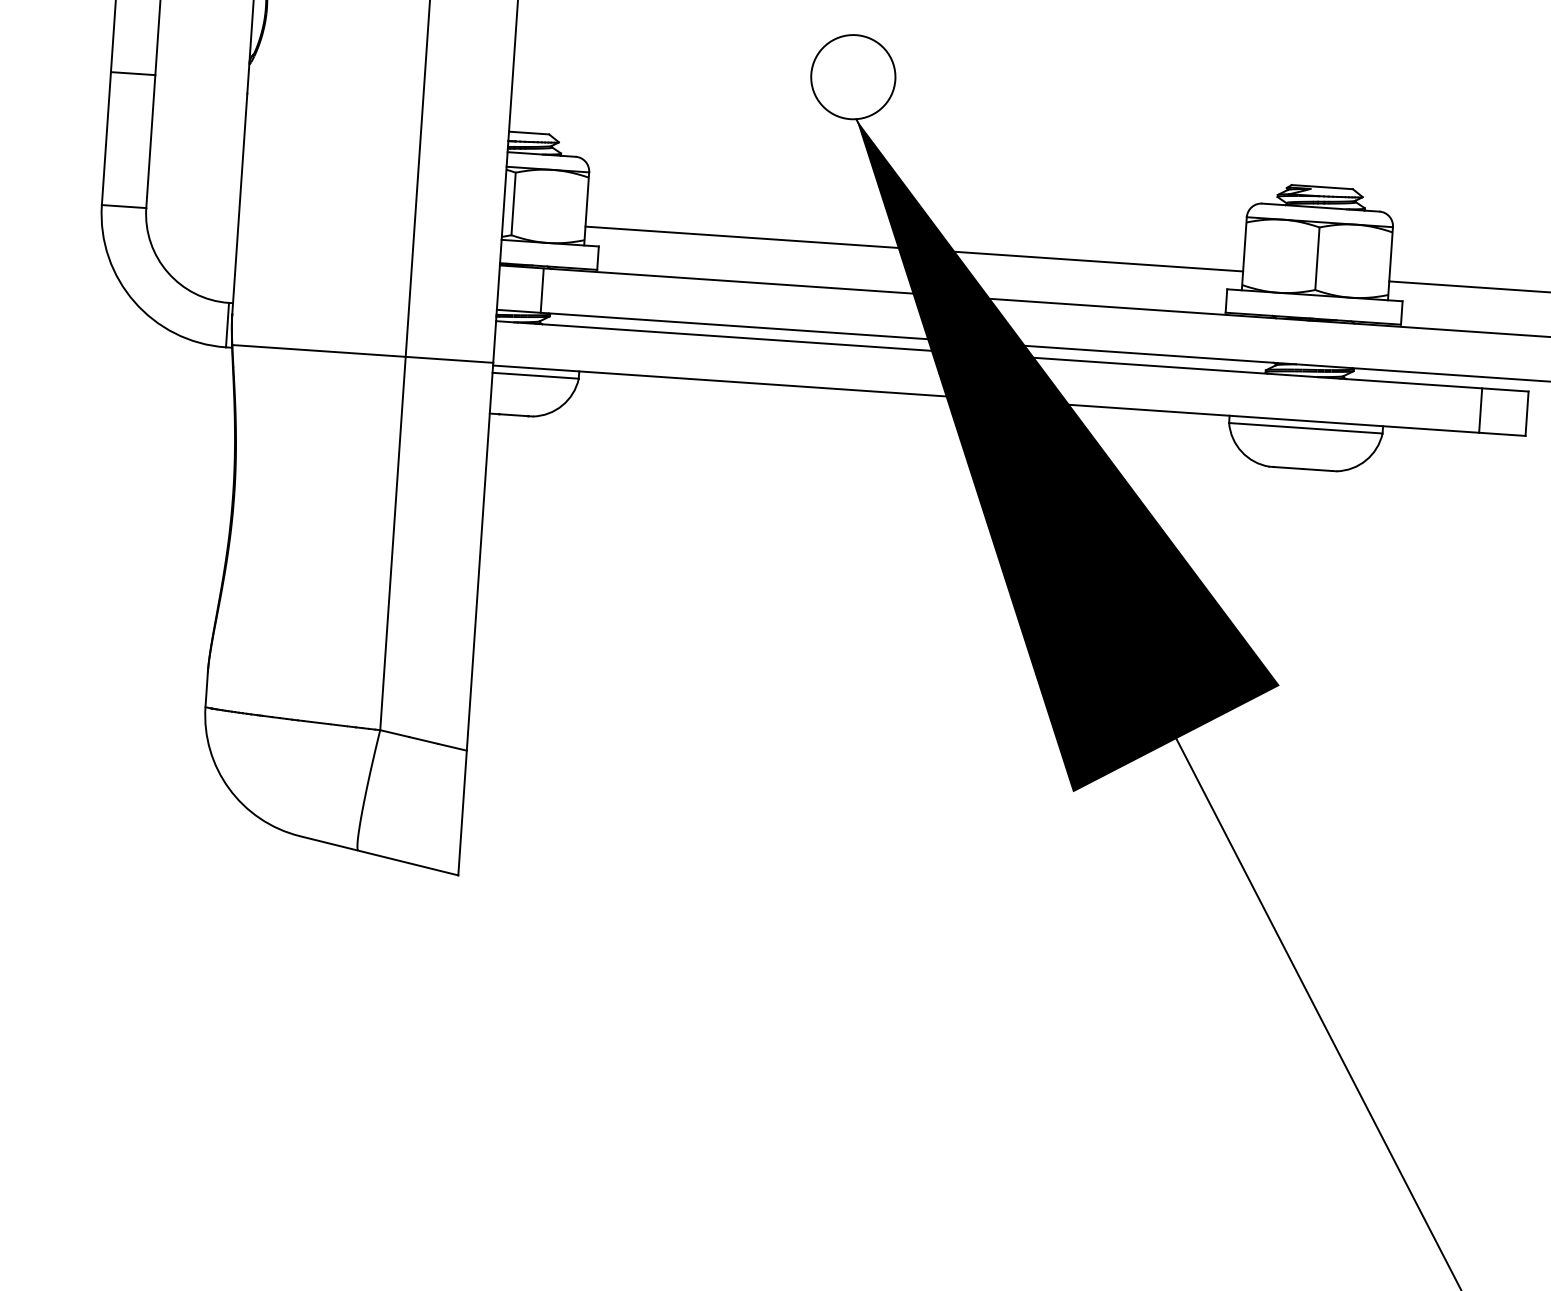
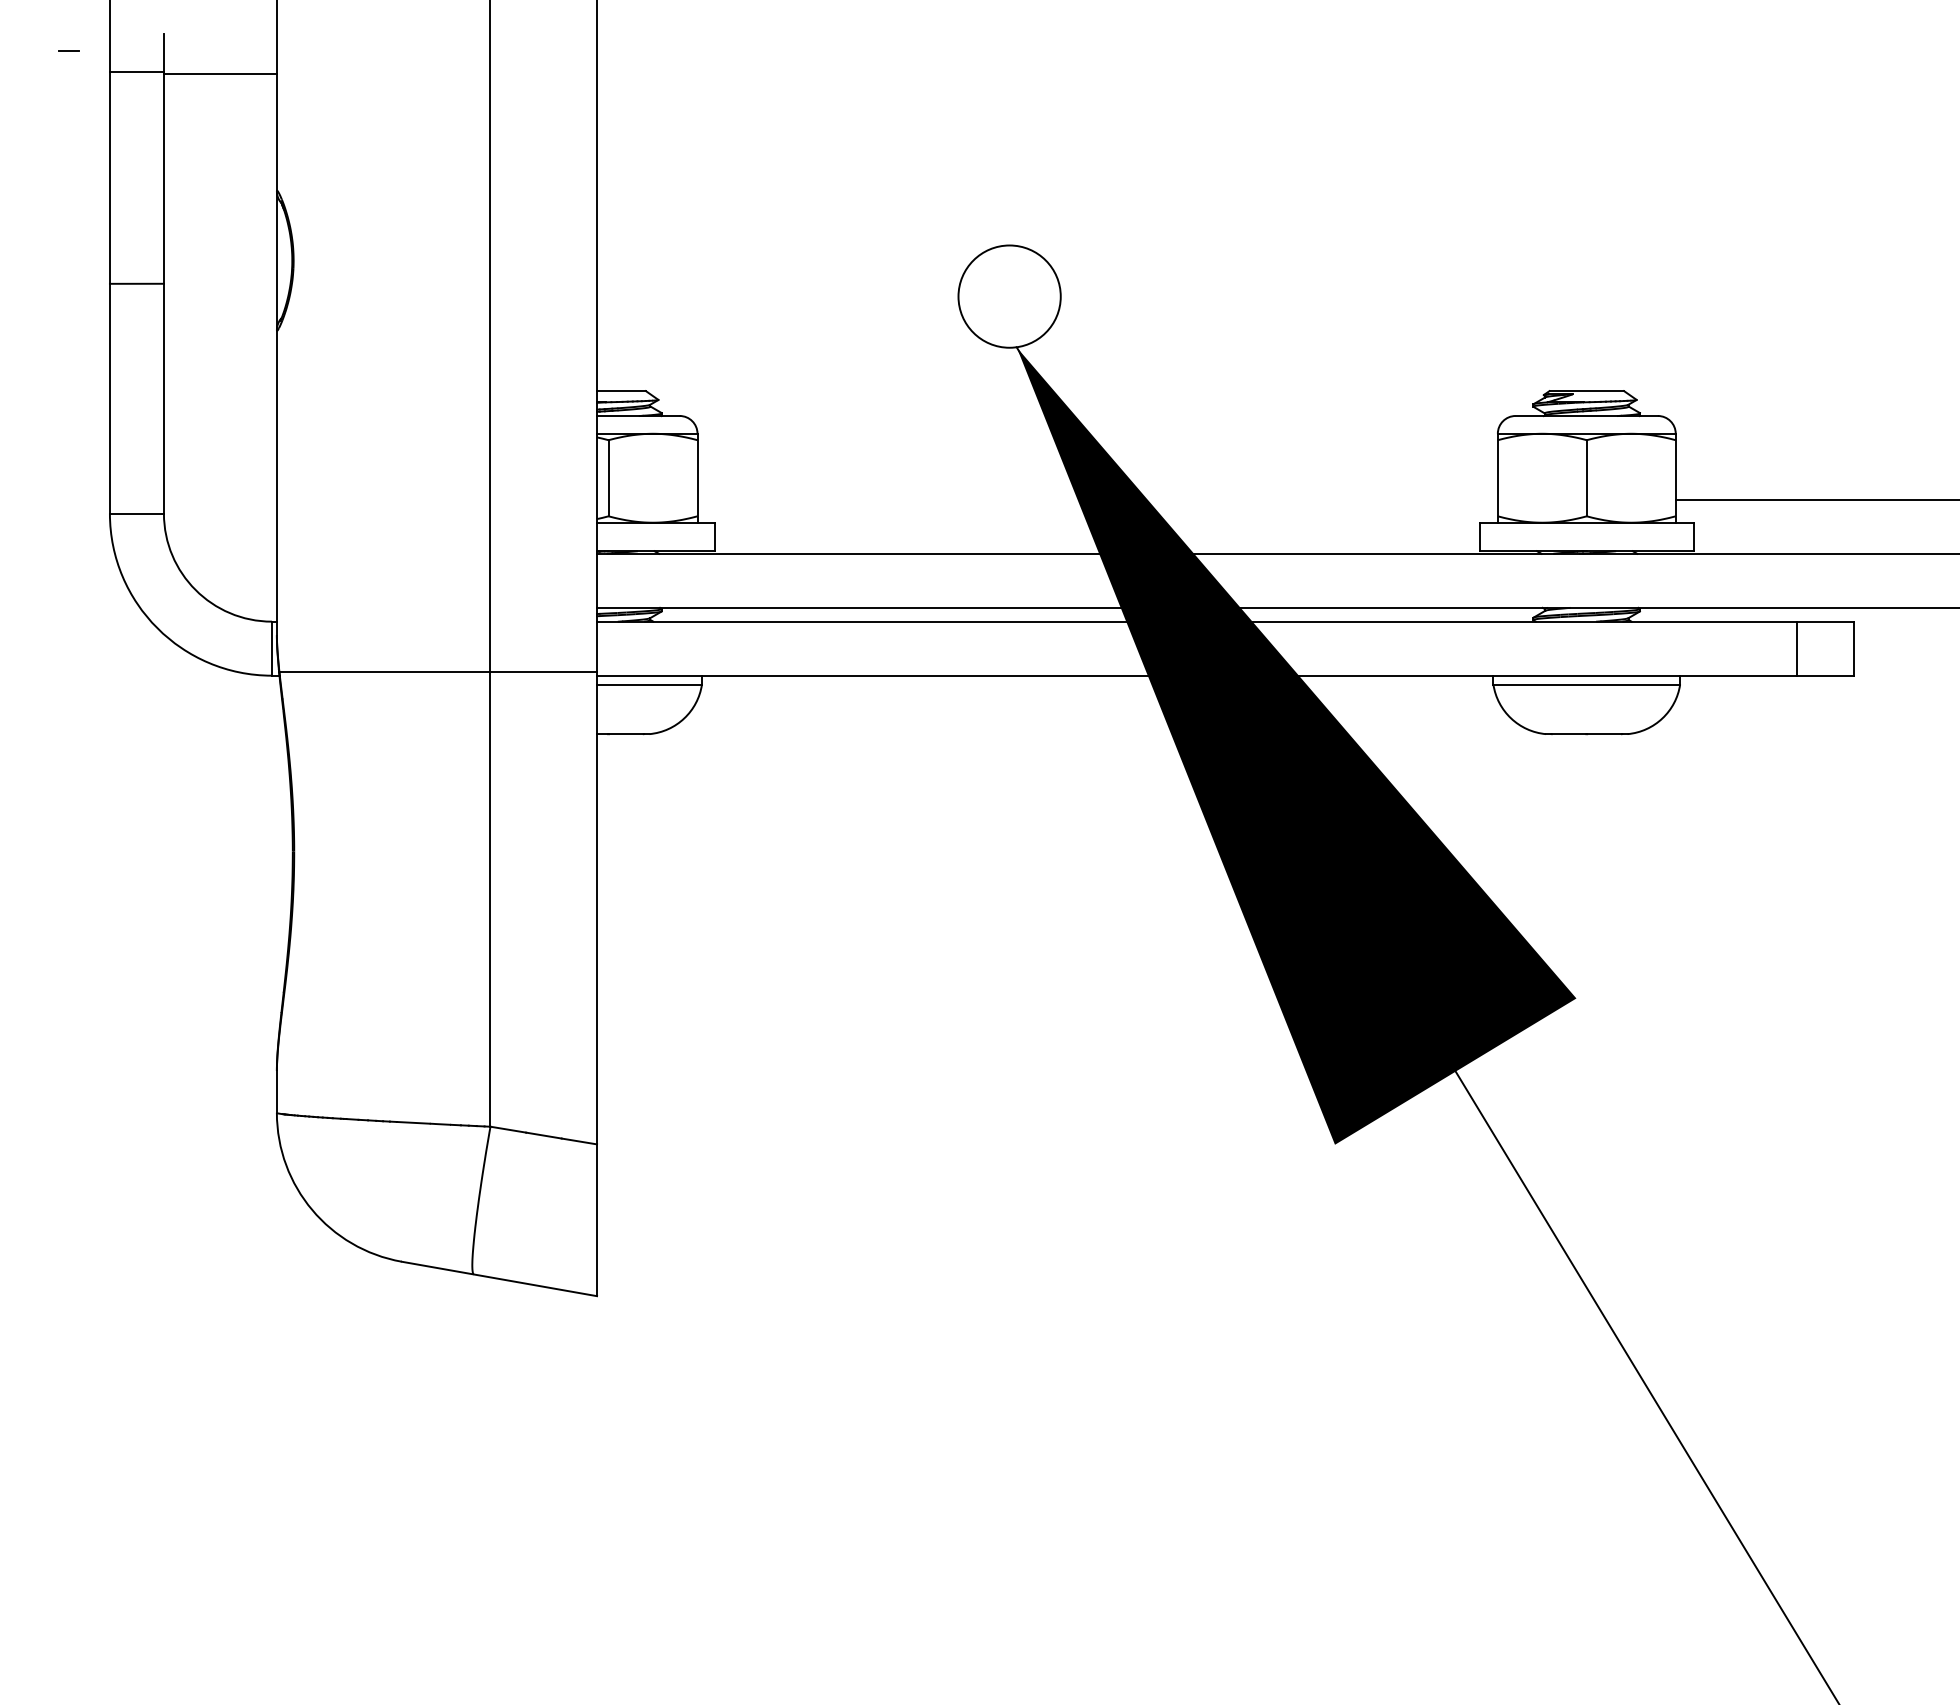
line: (132, 73) -> (136, 283), moved
line: (914, 248) -> (1097, 499), removed
line: (542, 290) -> (650, 580), removed

